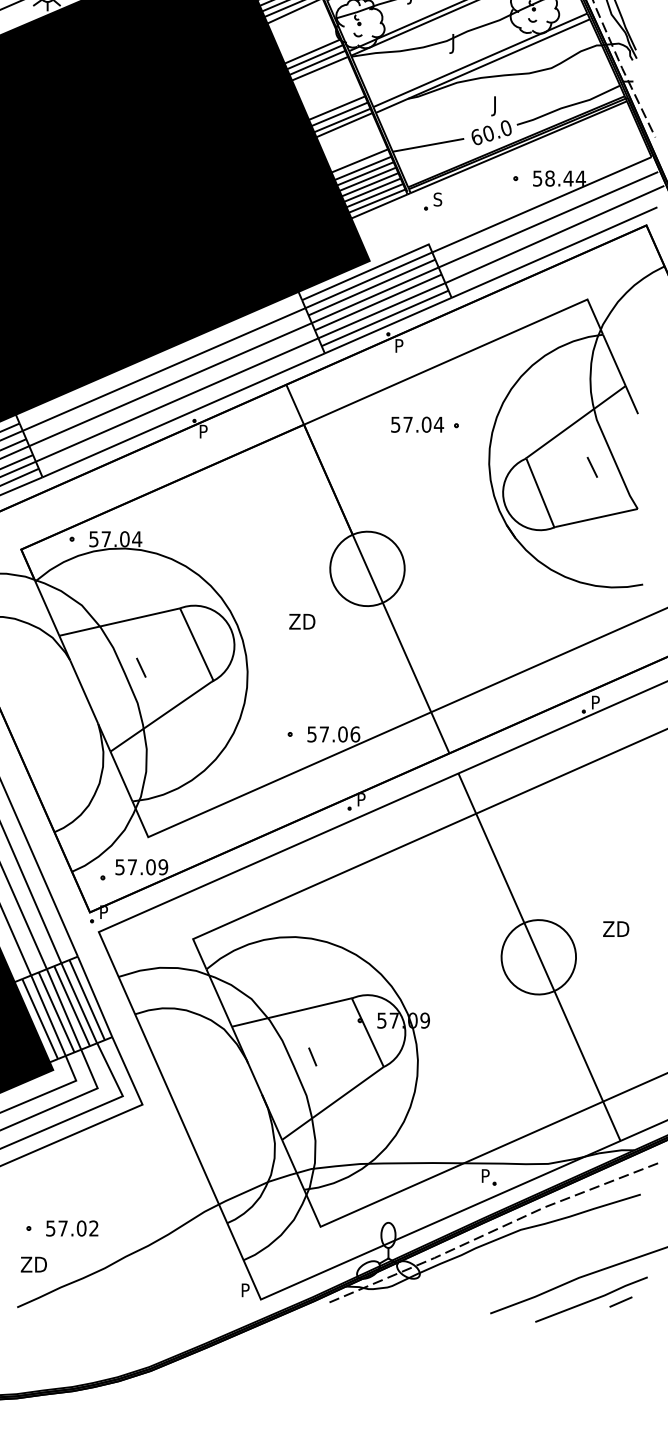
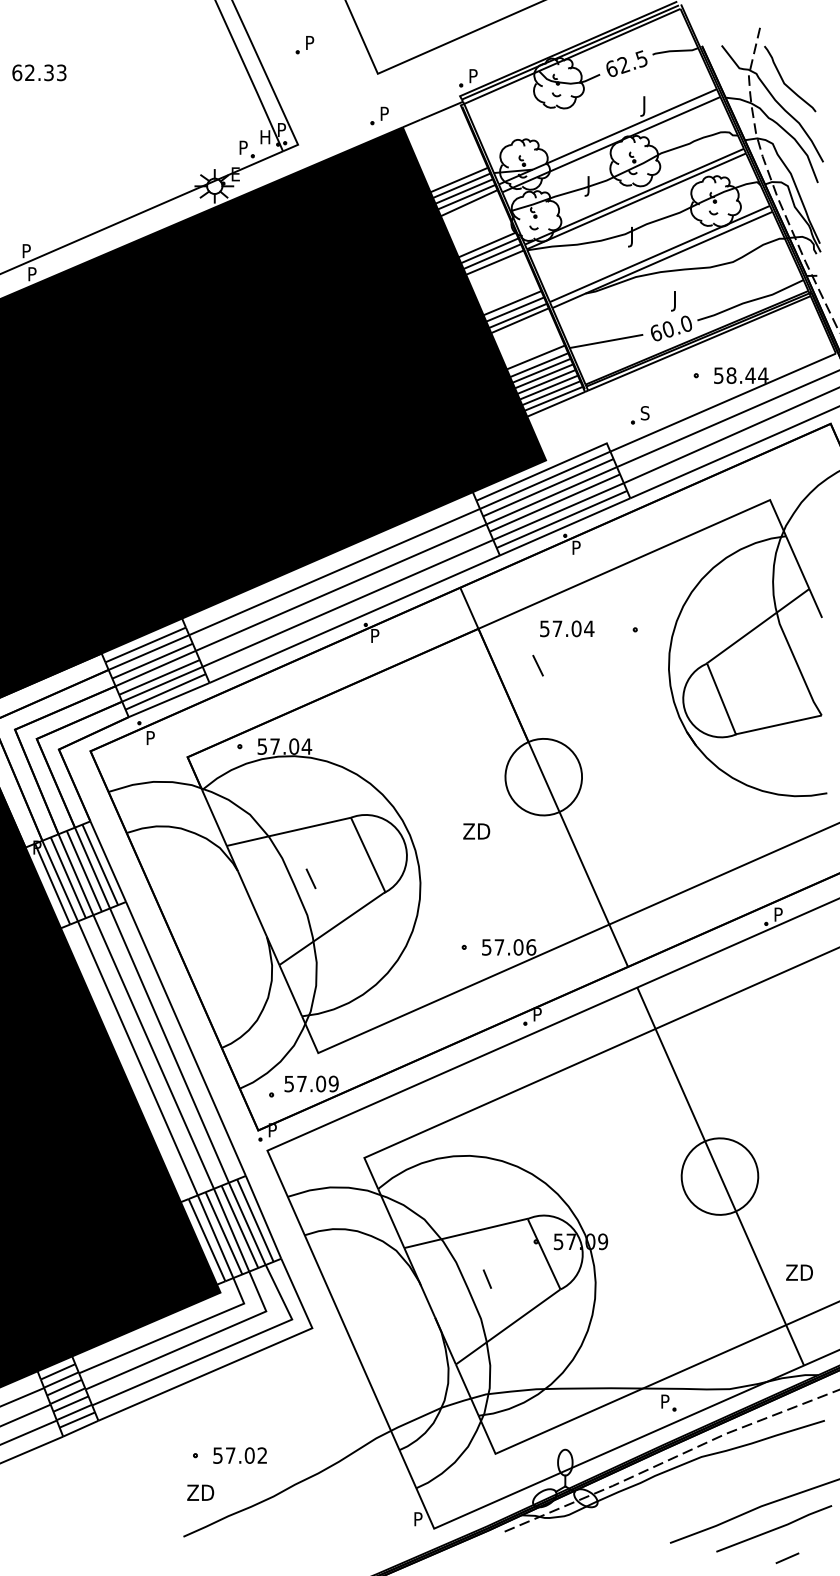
part: (433, 201) -> (640, 415), moved
text: (417, 424) -> (567, 628), moved
line: (591, 467) -> (537, 665), moved
text: (616, 928) -> (799, 1272), moved
line: (620, 1302) -> (787, 1558), moved

